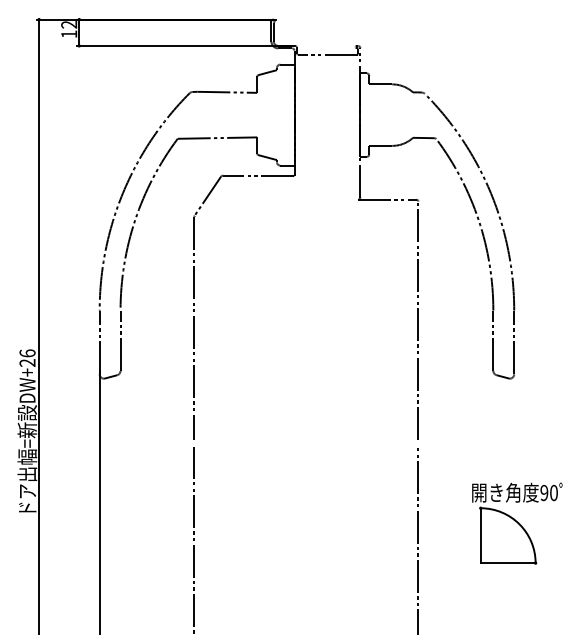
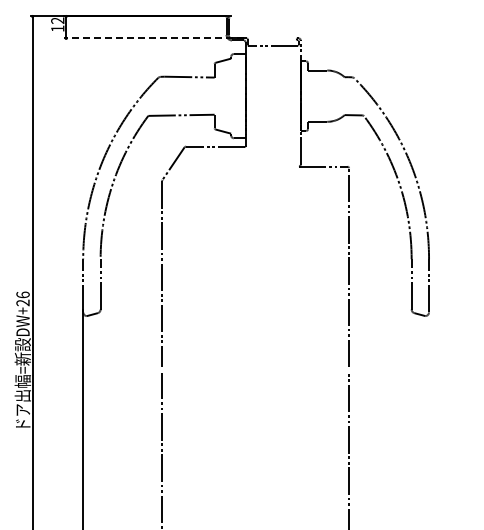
line: (185, 46) -> (154, 38), solid -> dashed
part: (517, 523) -> (431, 436), removed

